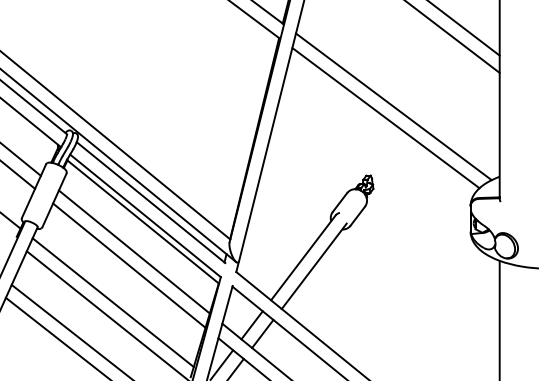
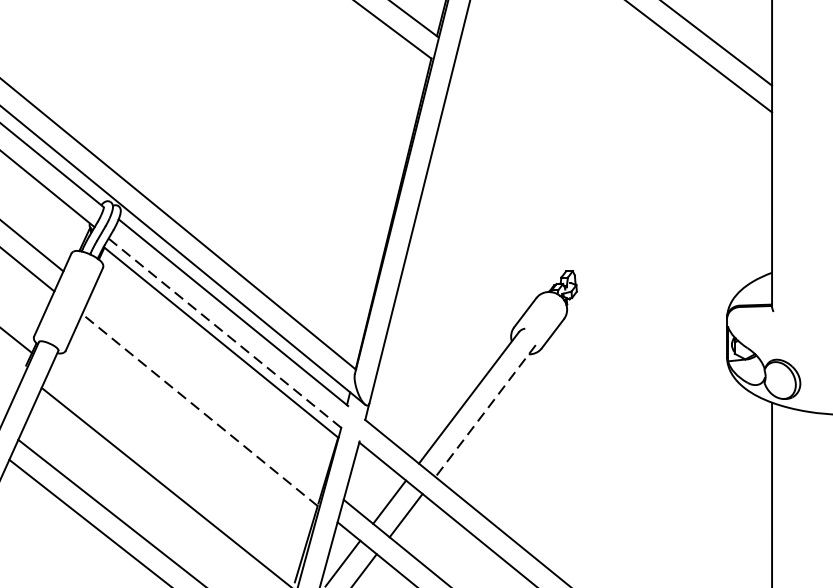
line: (393, 106) -> (608, 164), removed
line: (385, 118) -> (595, 182), removed
line: (145, 215) -> (224, 332), solid -> dashed
line: (133, 251) -> (206, 388), removed
line: (128, 265) -> (198, 409), solid -> dashed
line: (314, 266) -> (486, 411), solid -> dashed
line: (112, 302) -> (173, 466), removed

